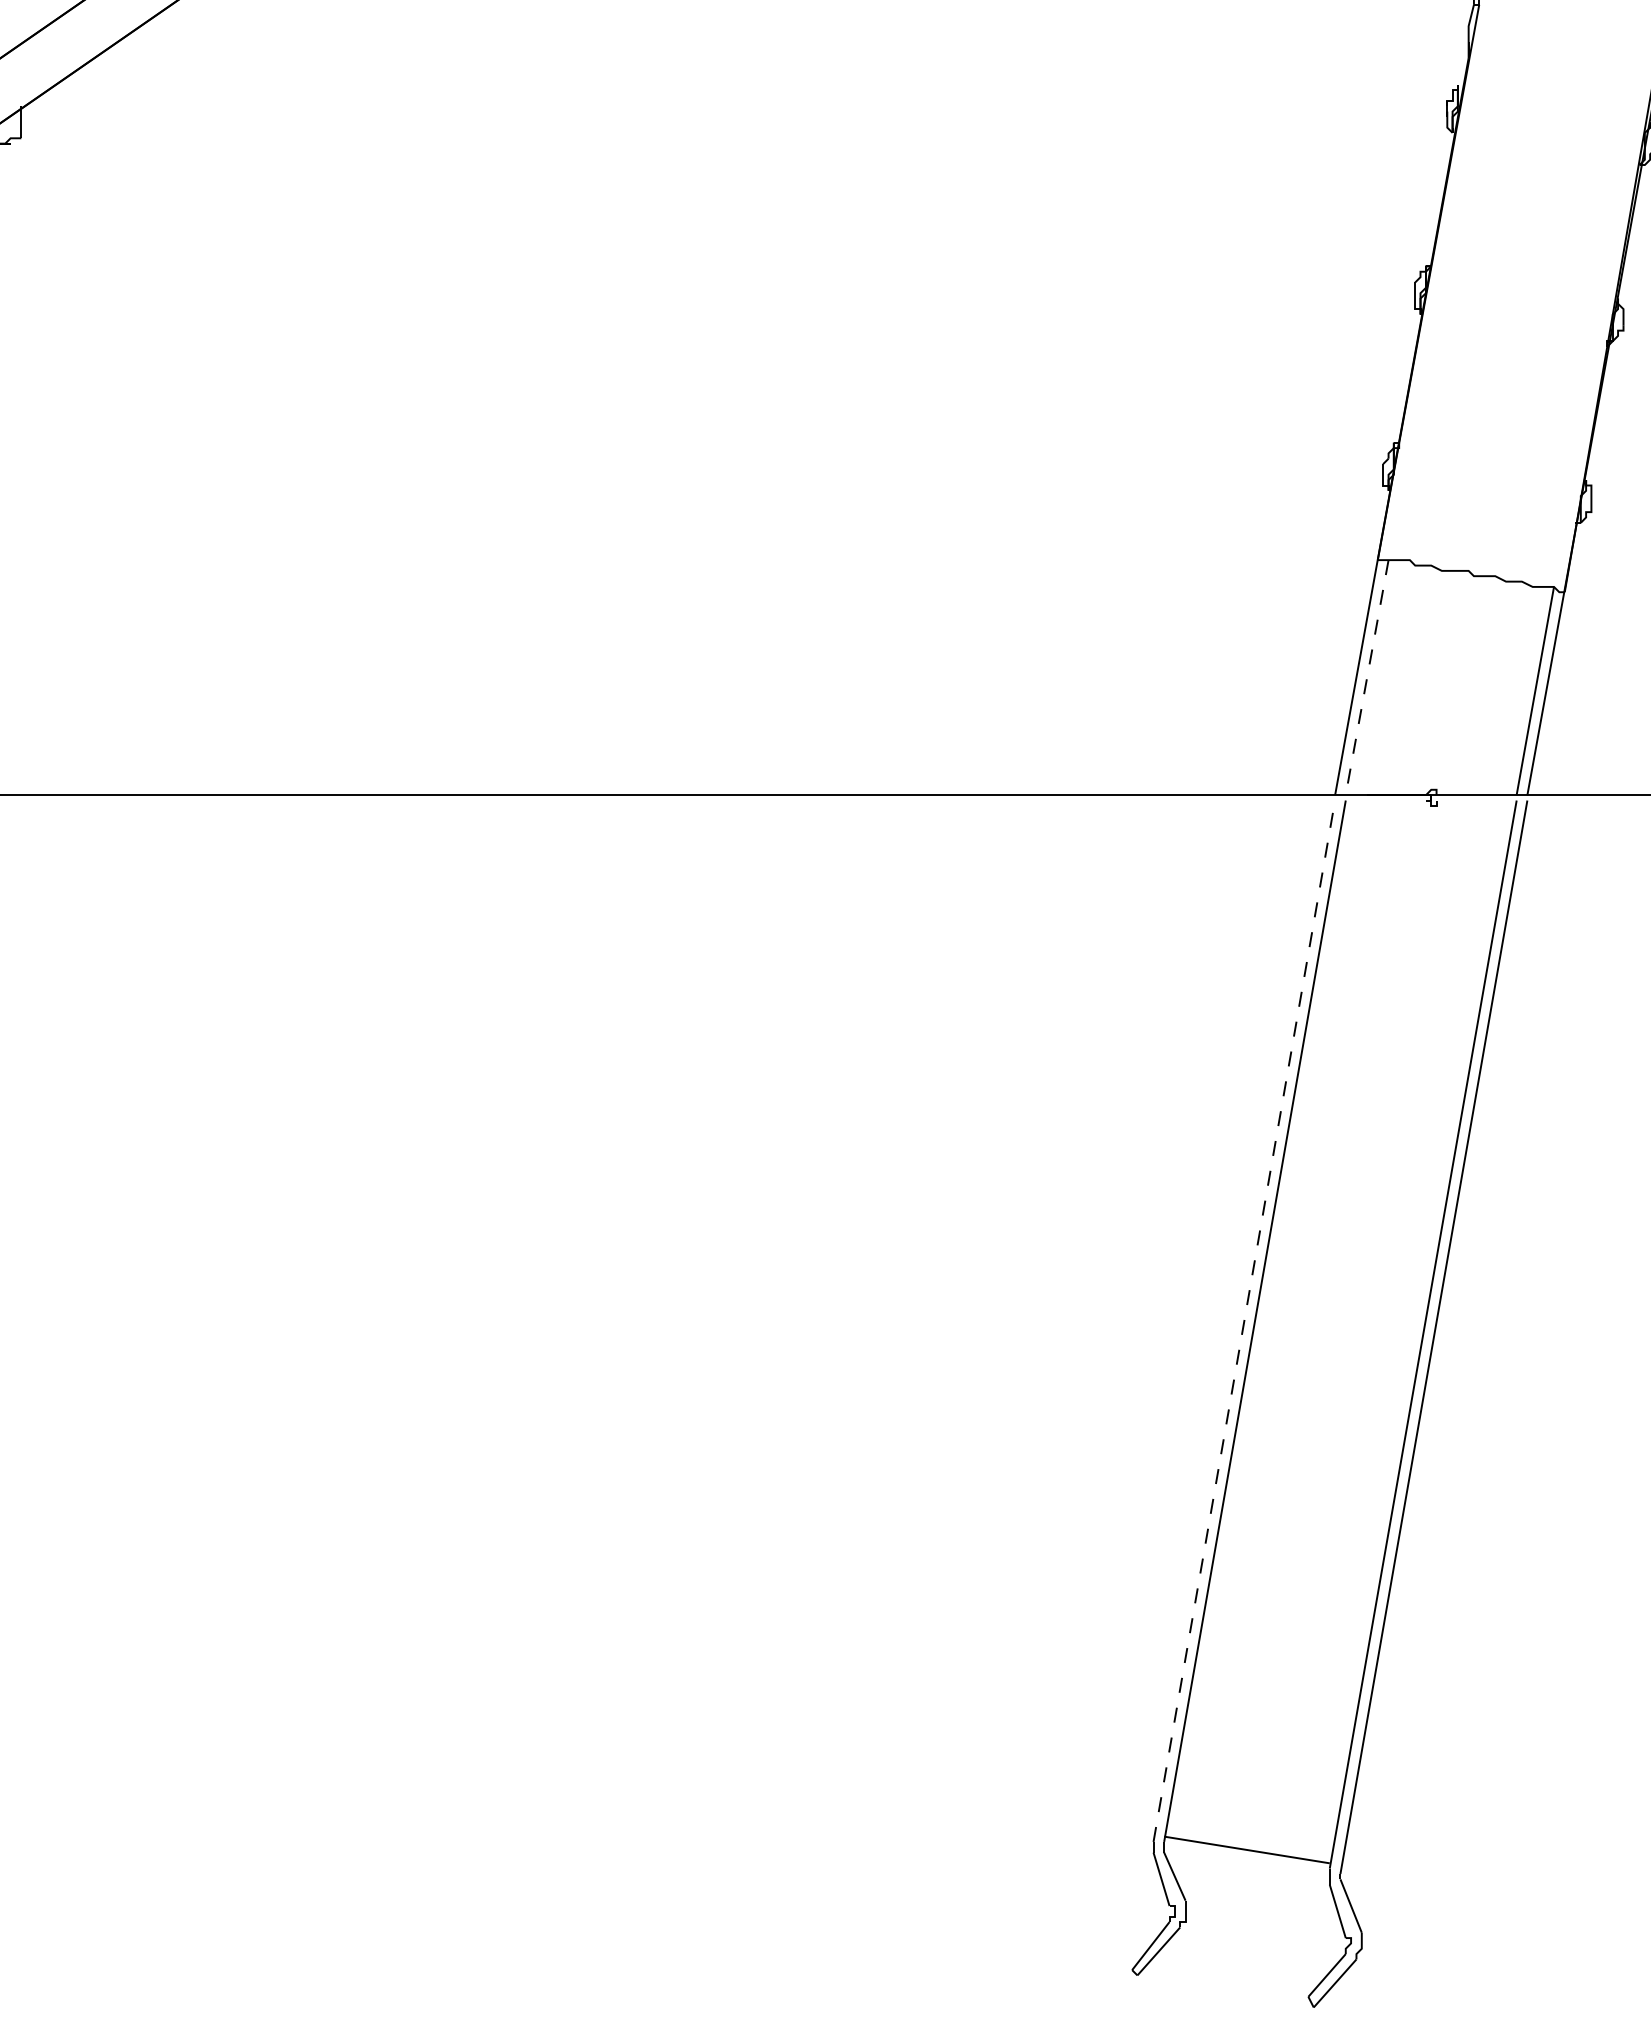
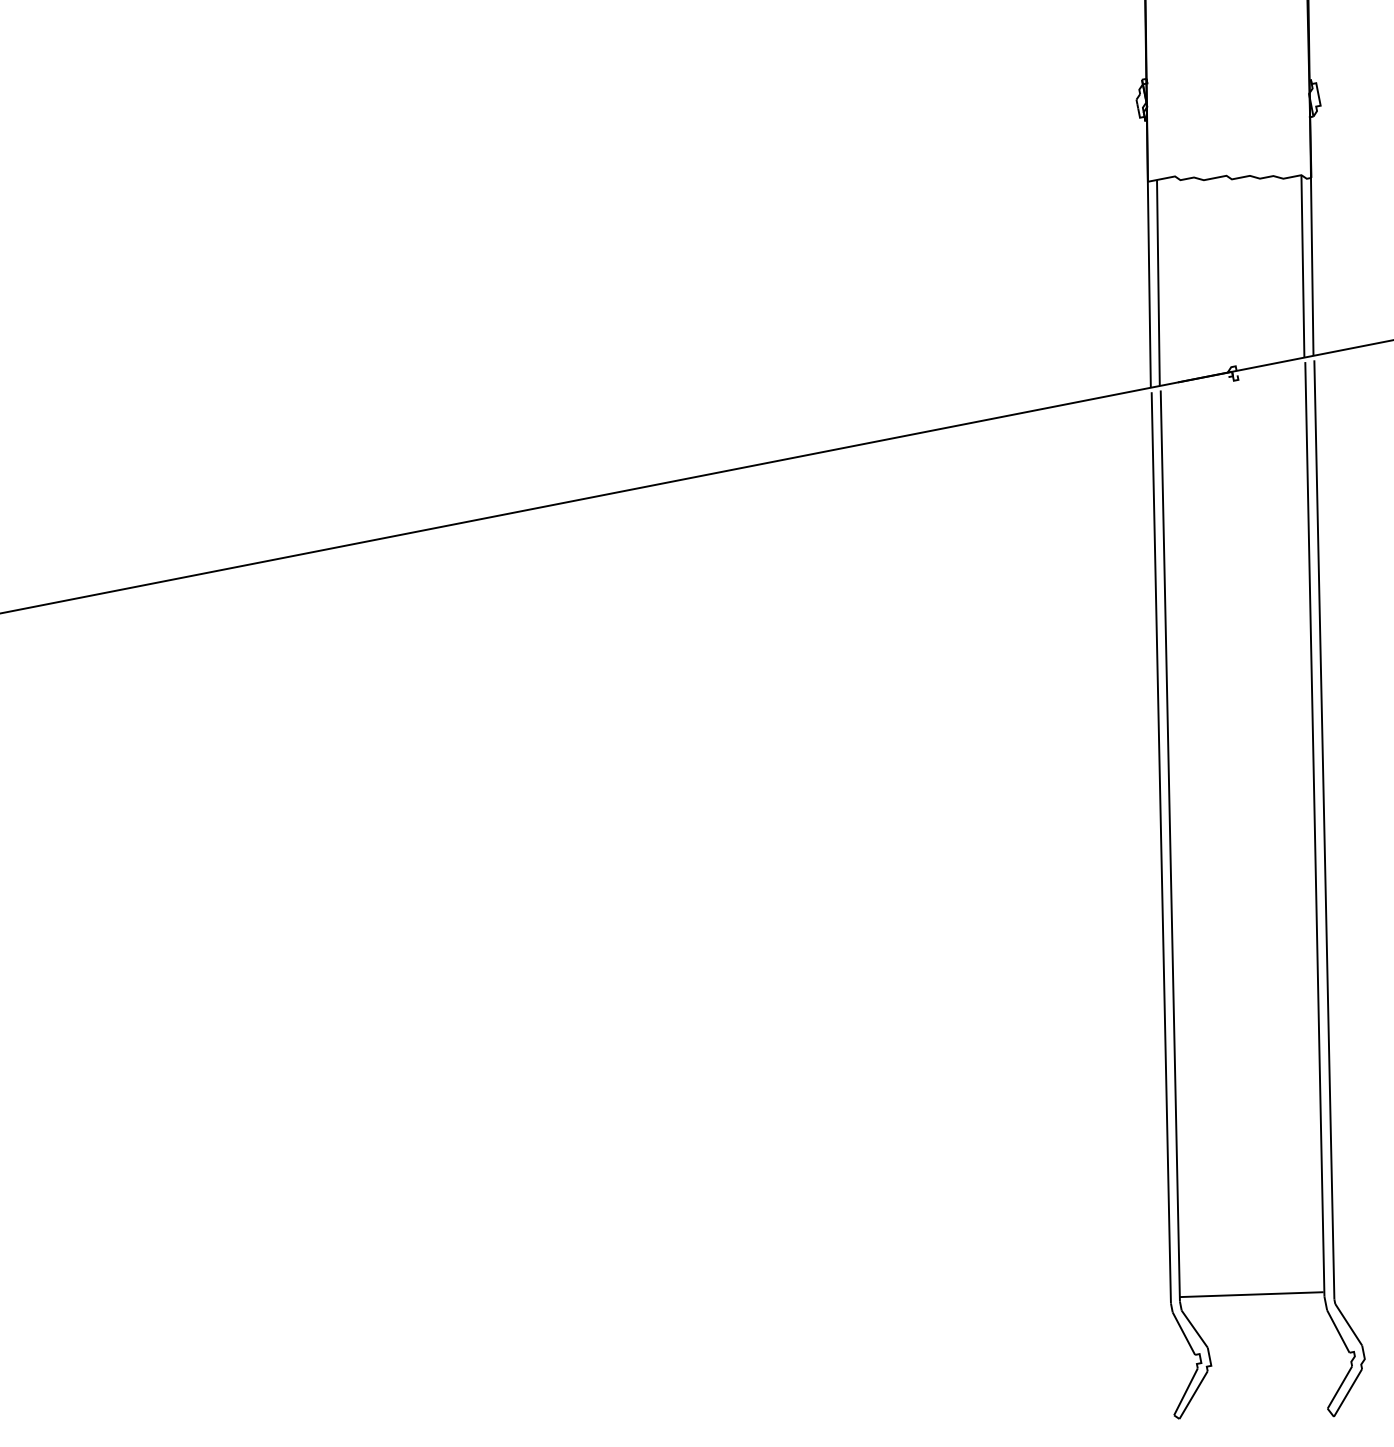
line: (1367, 678) -> (1158, 283), dashed -> solid
line: (1244, 1321) -> (1161, 847), dashed -> solid

